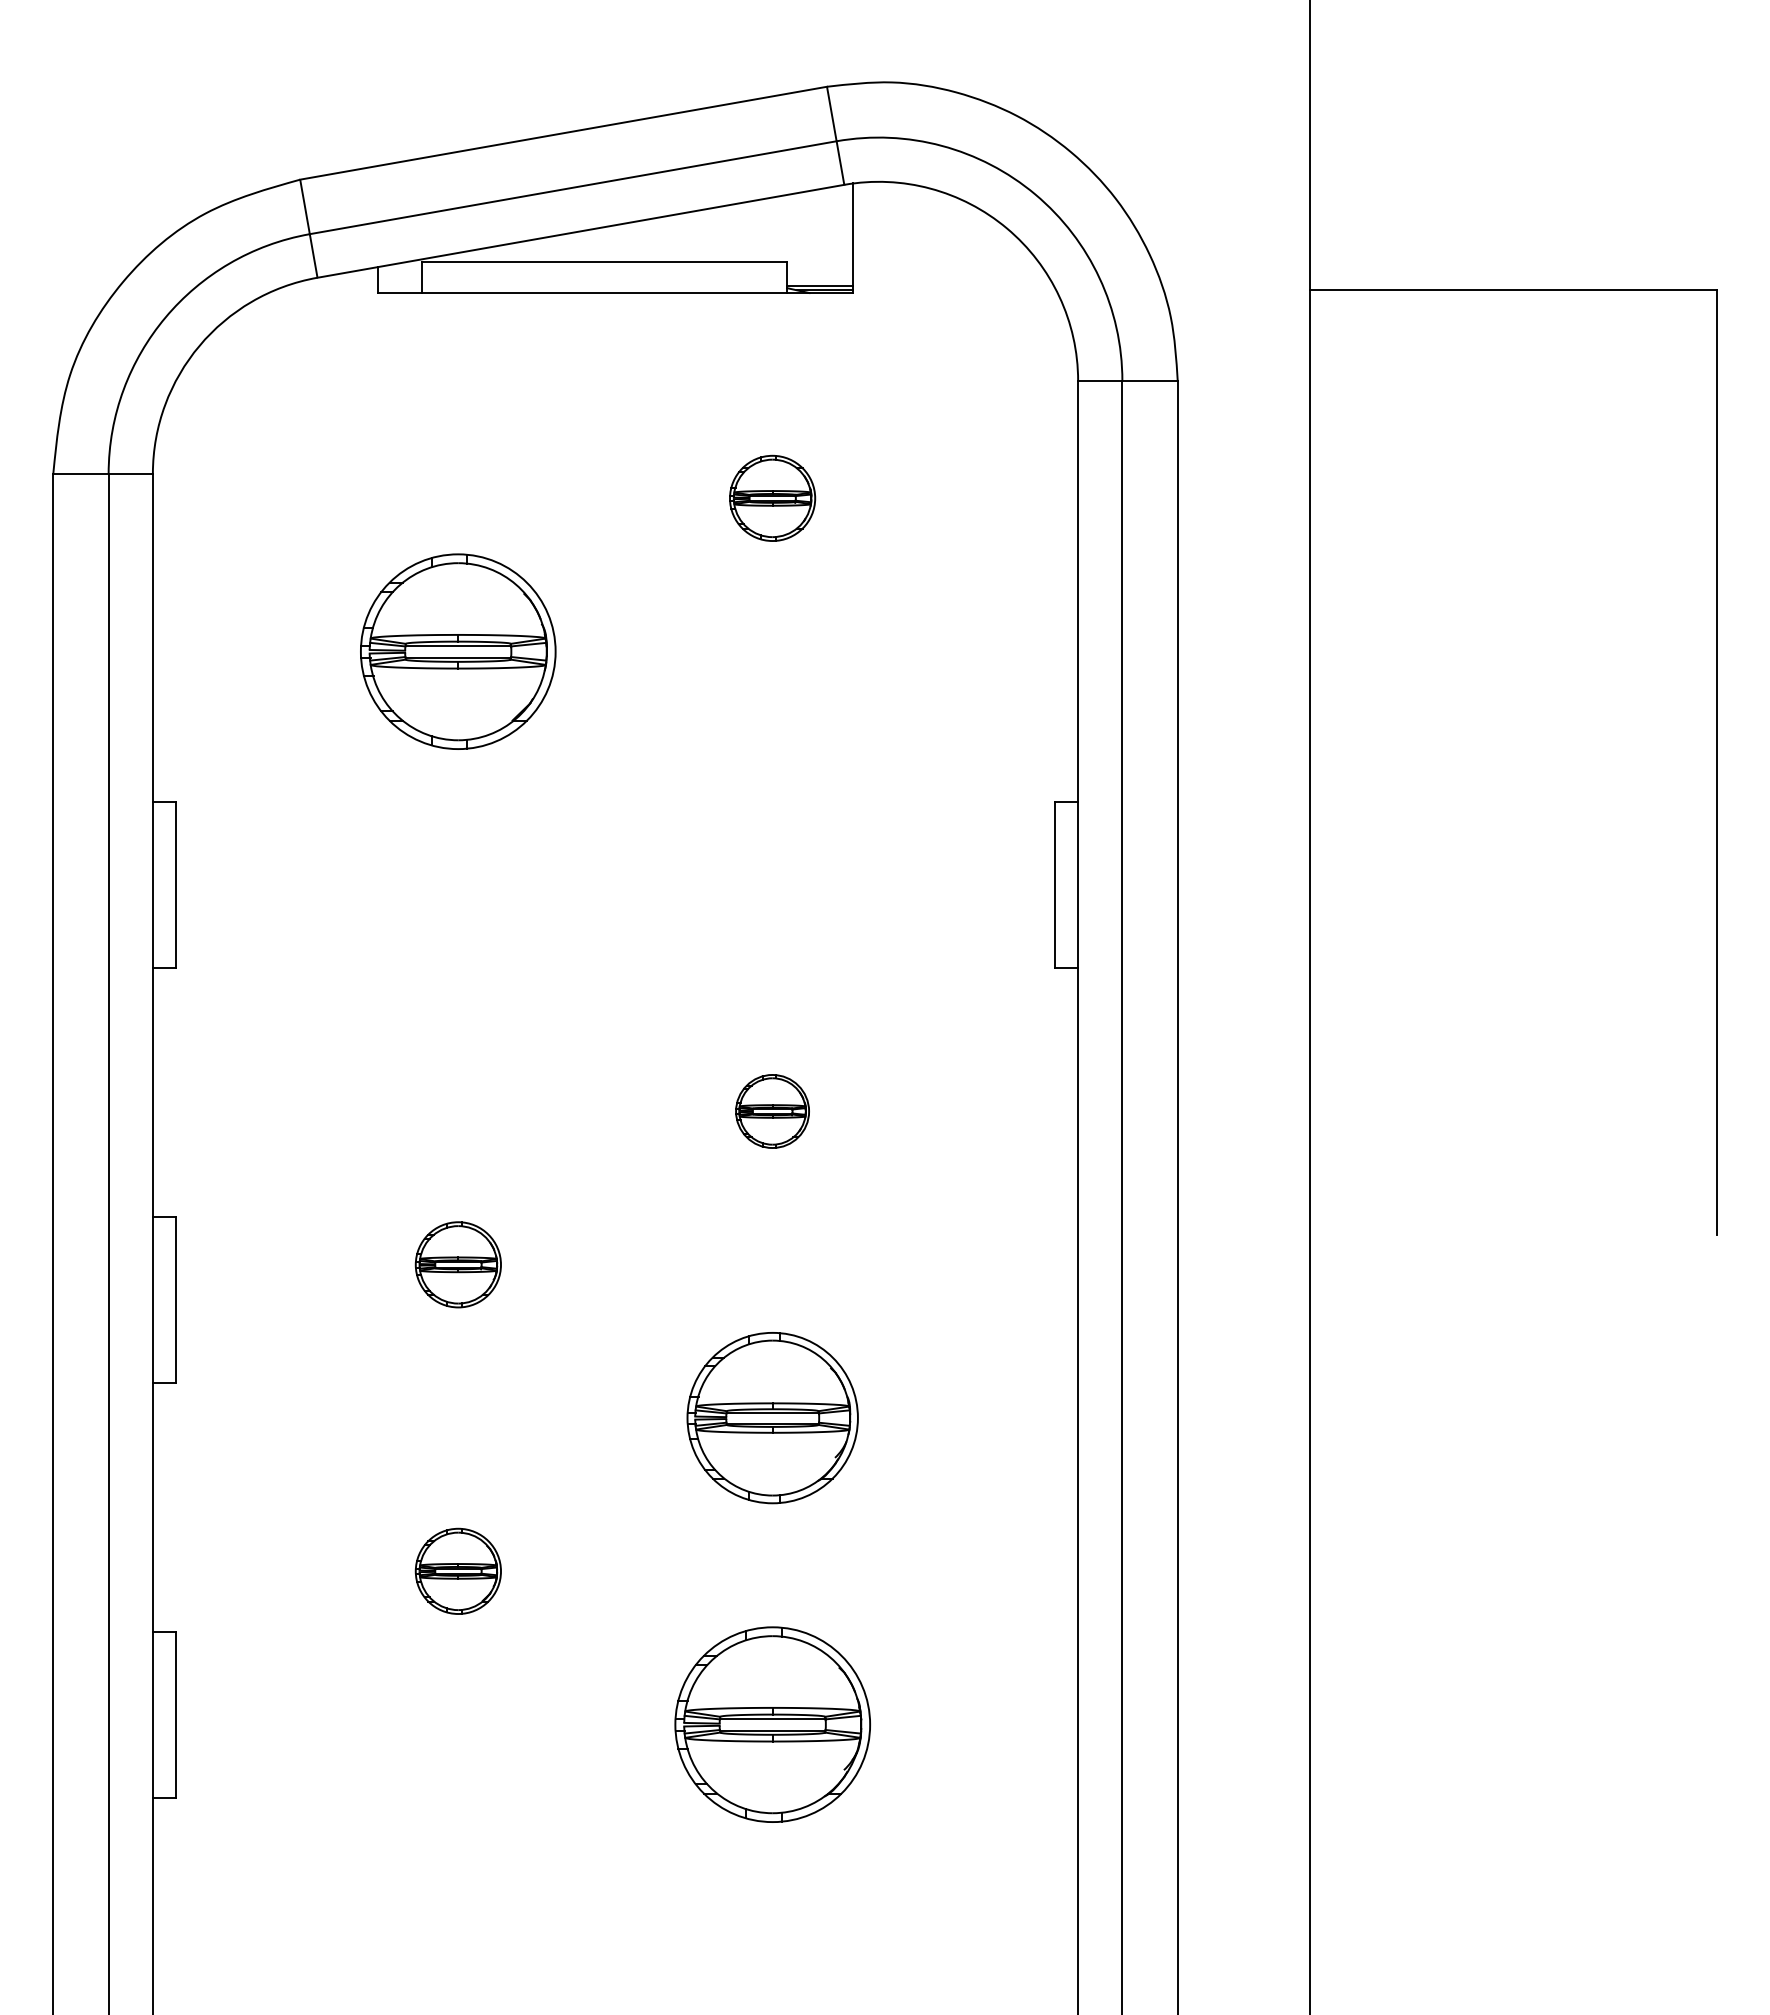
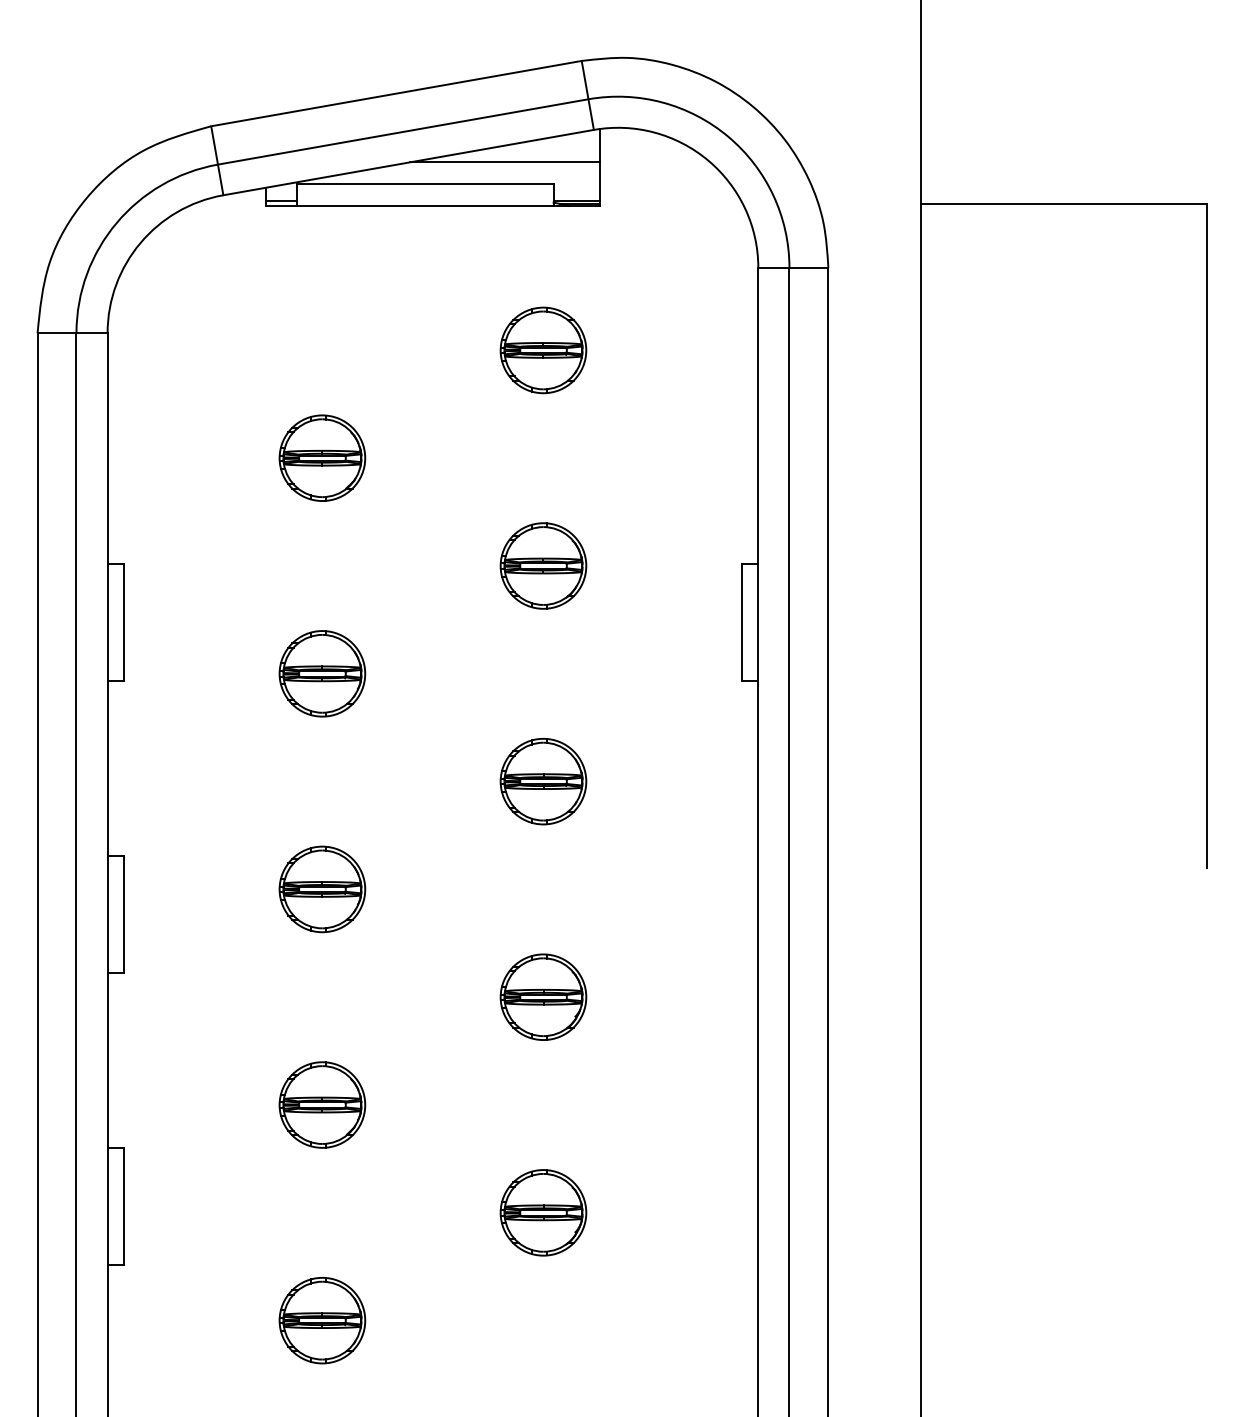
line: (717, 231) -> (504, 162), added
line: (399, 286) -> (281, 201), added
part: (772, 498) -> (543, 350), size x1.43
part: (458, 651) -> (322, 458), size x0.62
part: (772, 804) -> (543, 565), added
part: (458, 957) -> (322, 673), added
part: (772, 1111) -> (543, 781), size x1.67
part: (458, 1264) -> (322, 889), size x1.43
part: (772, 1417) -> (543, 996), size x0.71
part: (458, 1571) -> (322, 1105), size x1.43
part: (772, 1724) -> (543, 1212), size x0.62
part: (458, 1877) -> (322, 1320), added

